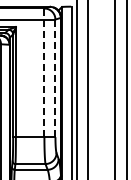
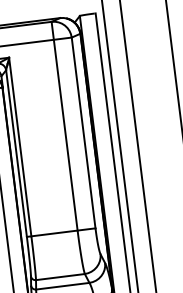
line: (44, 72) -> (64, 125), dashed -> solid
line: (55, 78) -> (83, 133), dashed -> solid

